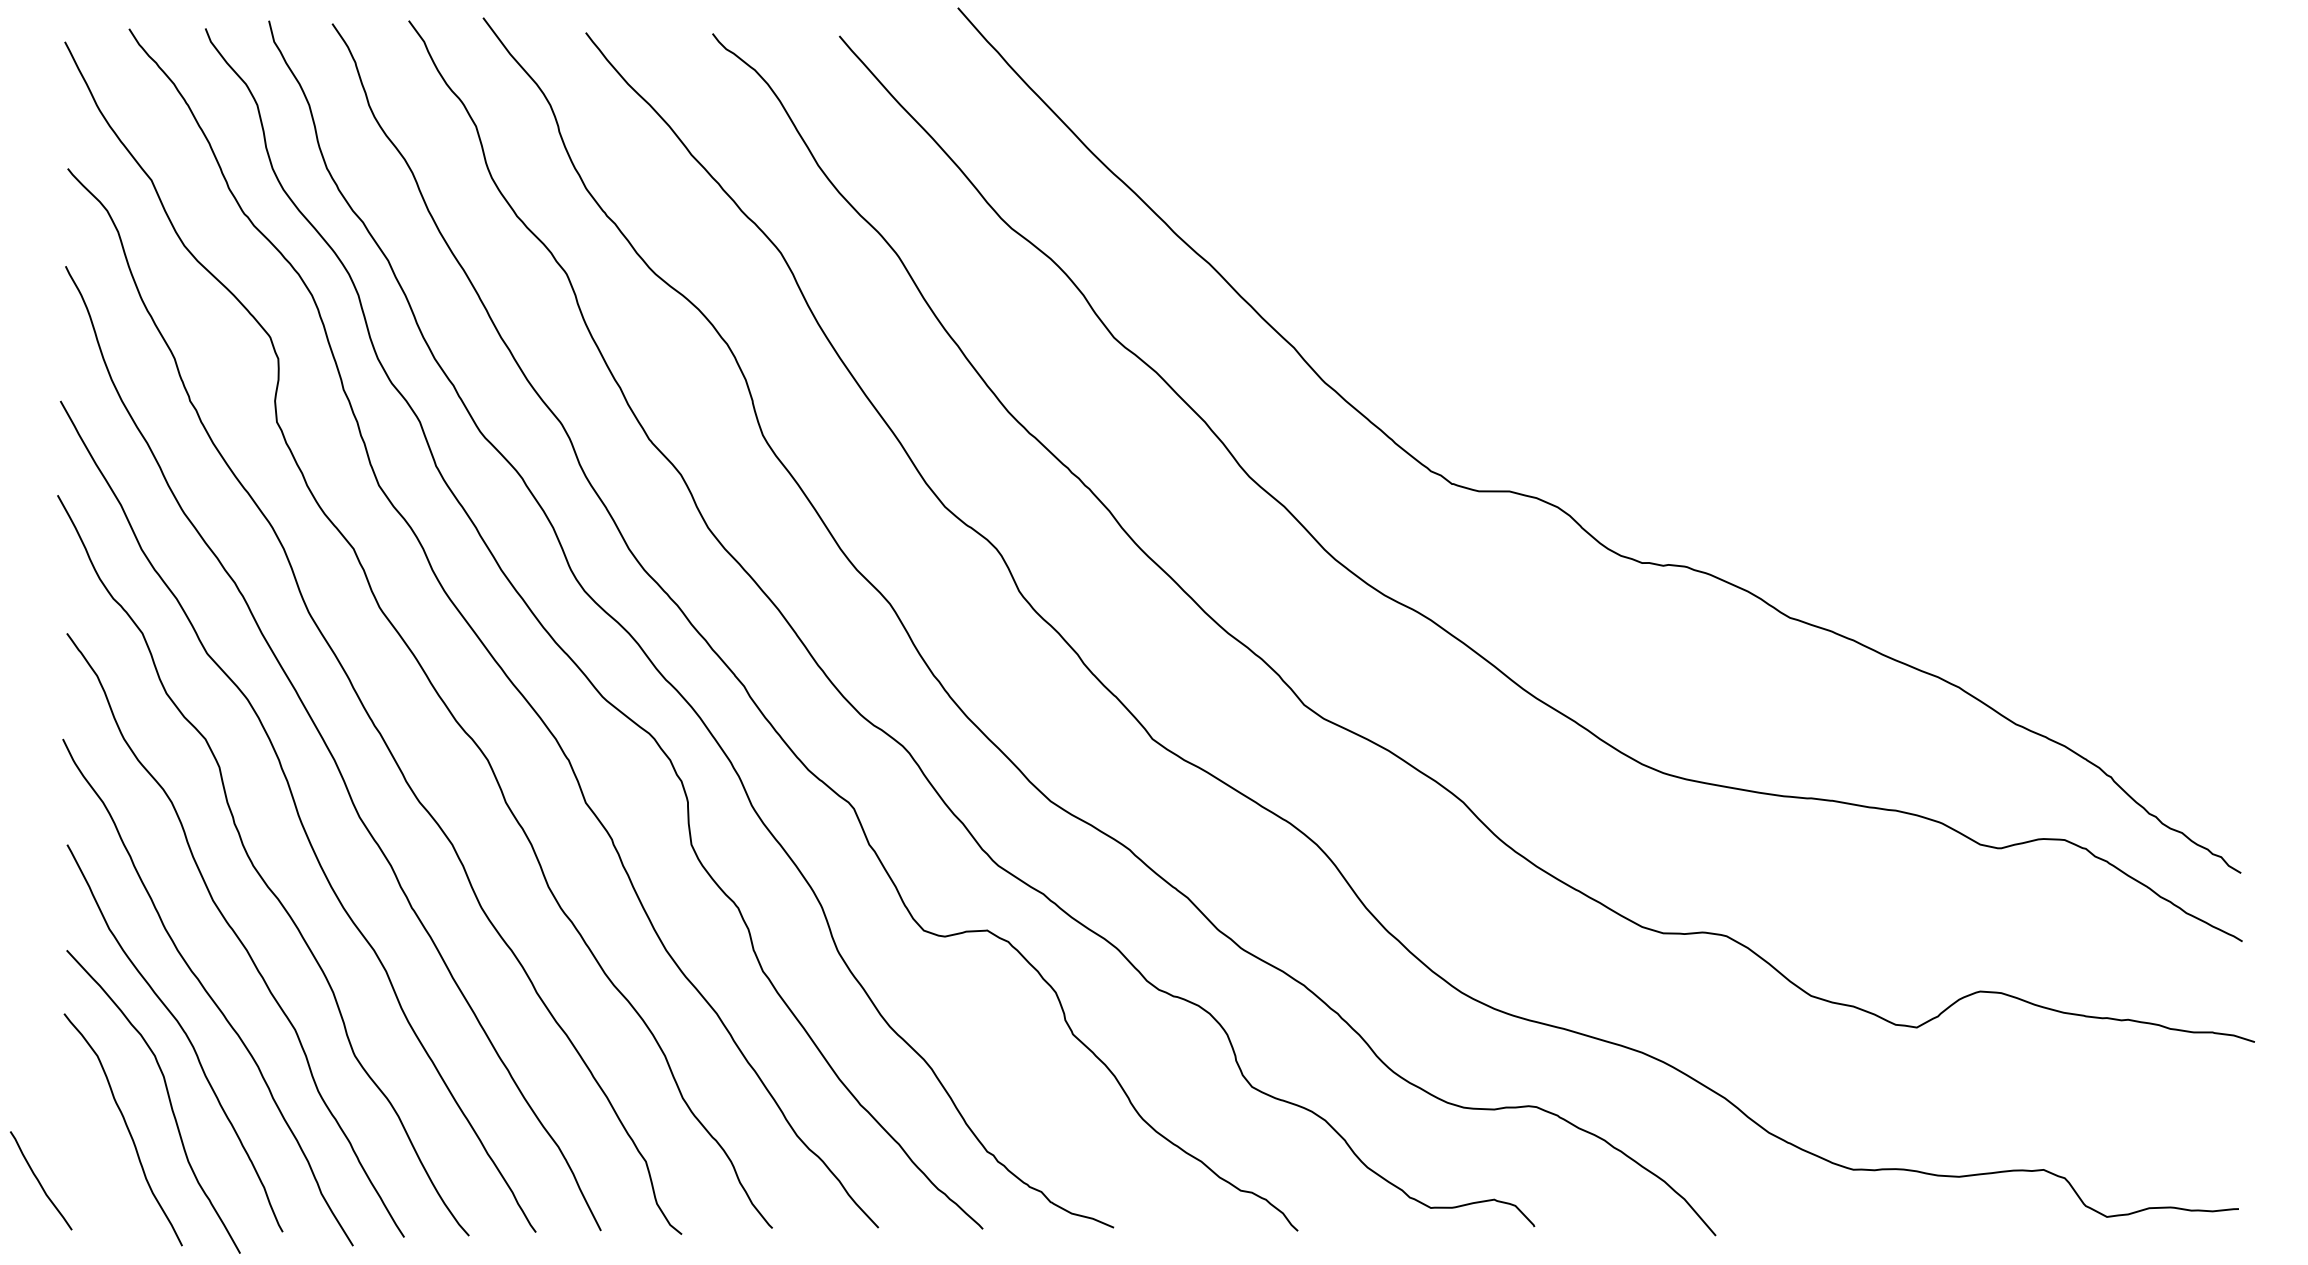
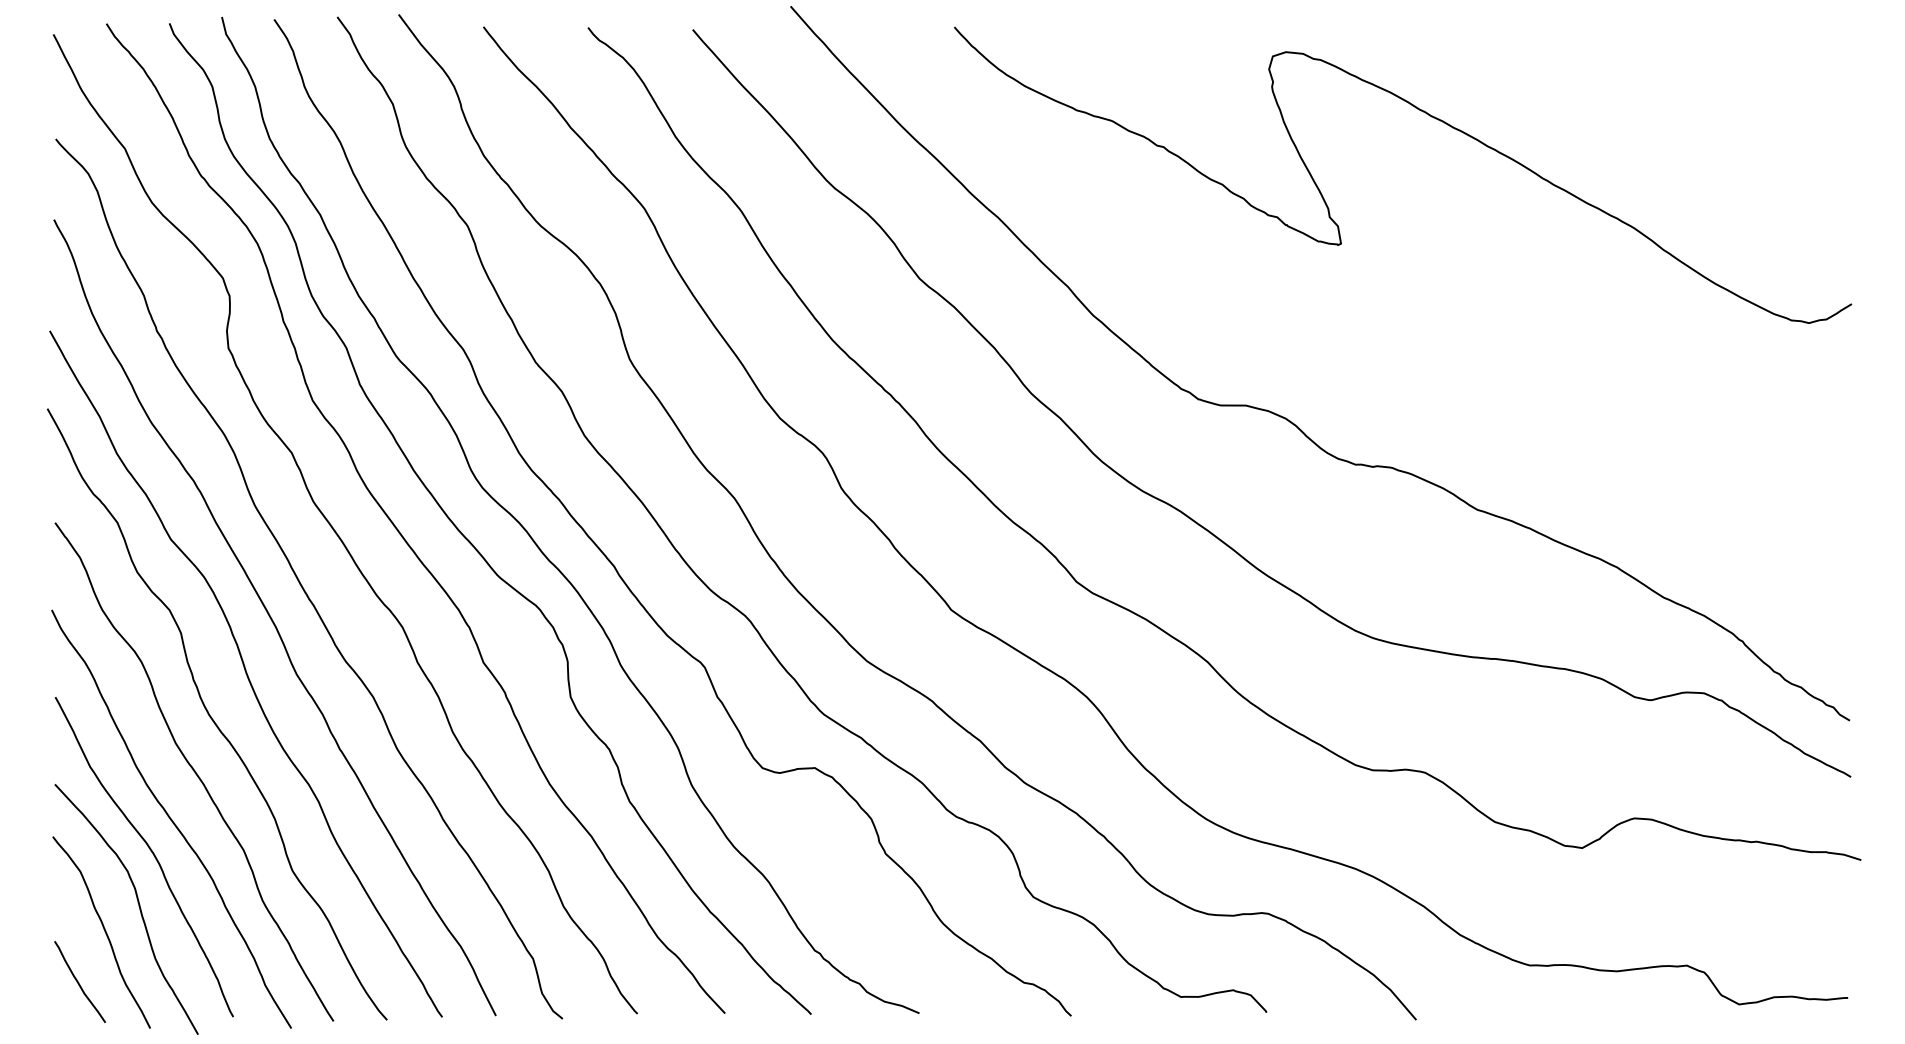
curve: (1734, 142) -> (1431, 117), added
curve: (39, 1180) -> (78, 981), moved

